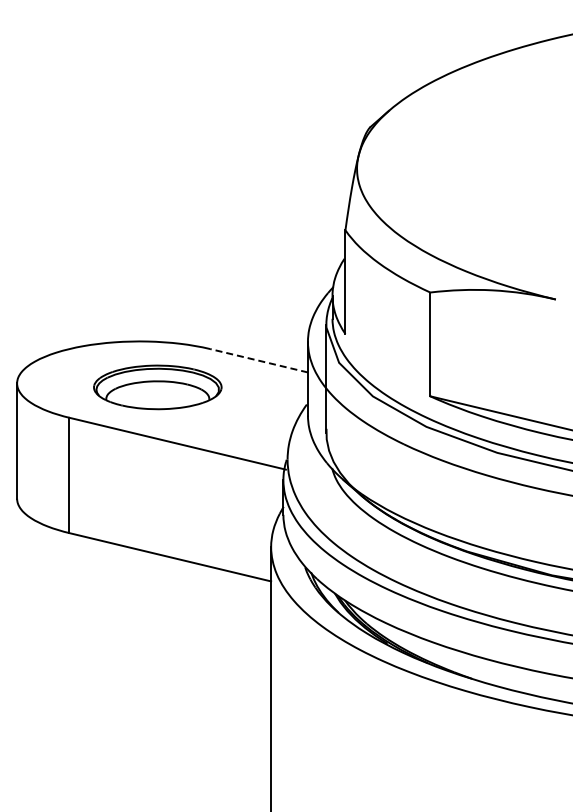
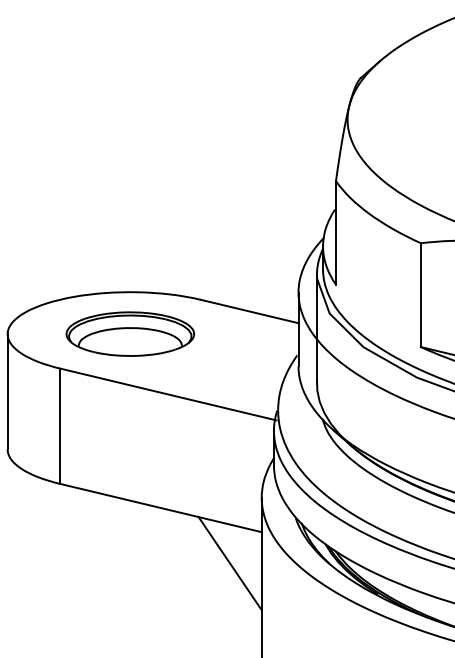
line: (258, 360) -> (249, 311), dashed -> solid
part: (157, 387) -> (130, 334), moved
line: (239, 612) -> (230, 563), added

